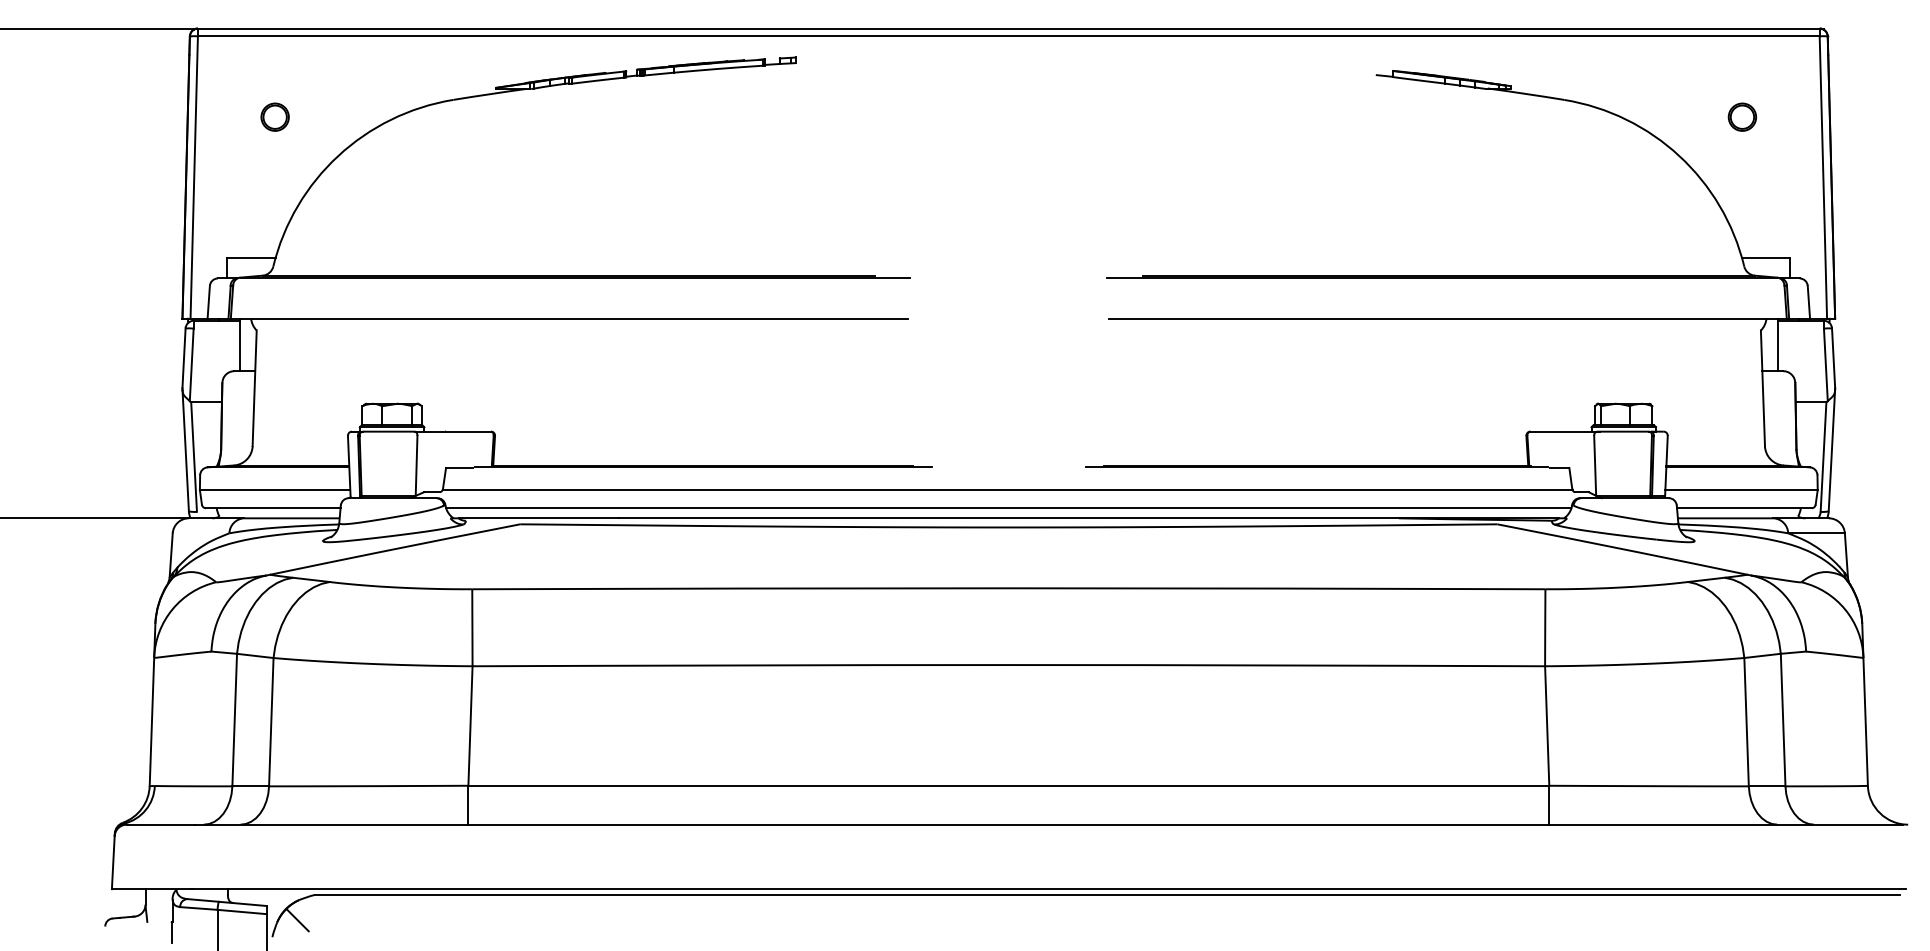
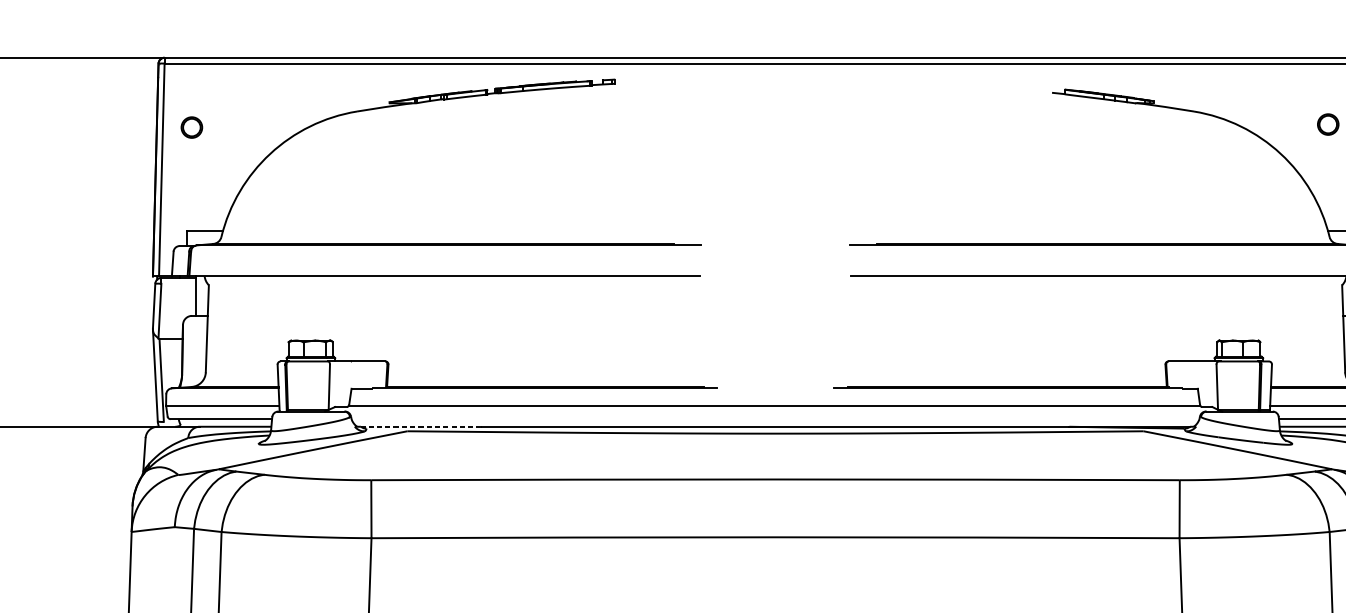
part: (274, 116) -> (191, 127), moved
line: (1008, 508) -> (775, 419), removed
line: (538, 518) -> (421, 426), solid -> dashed

